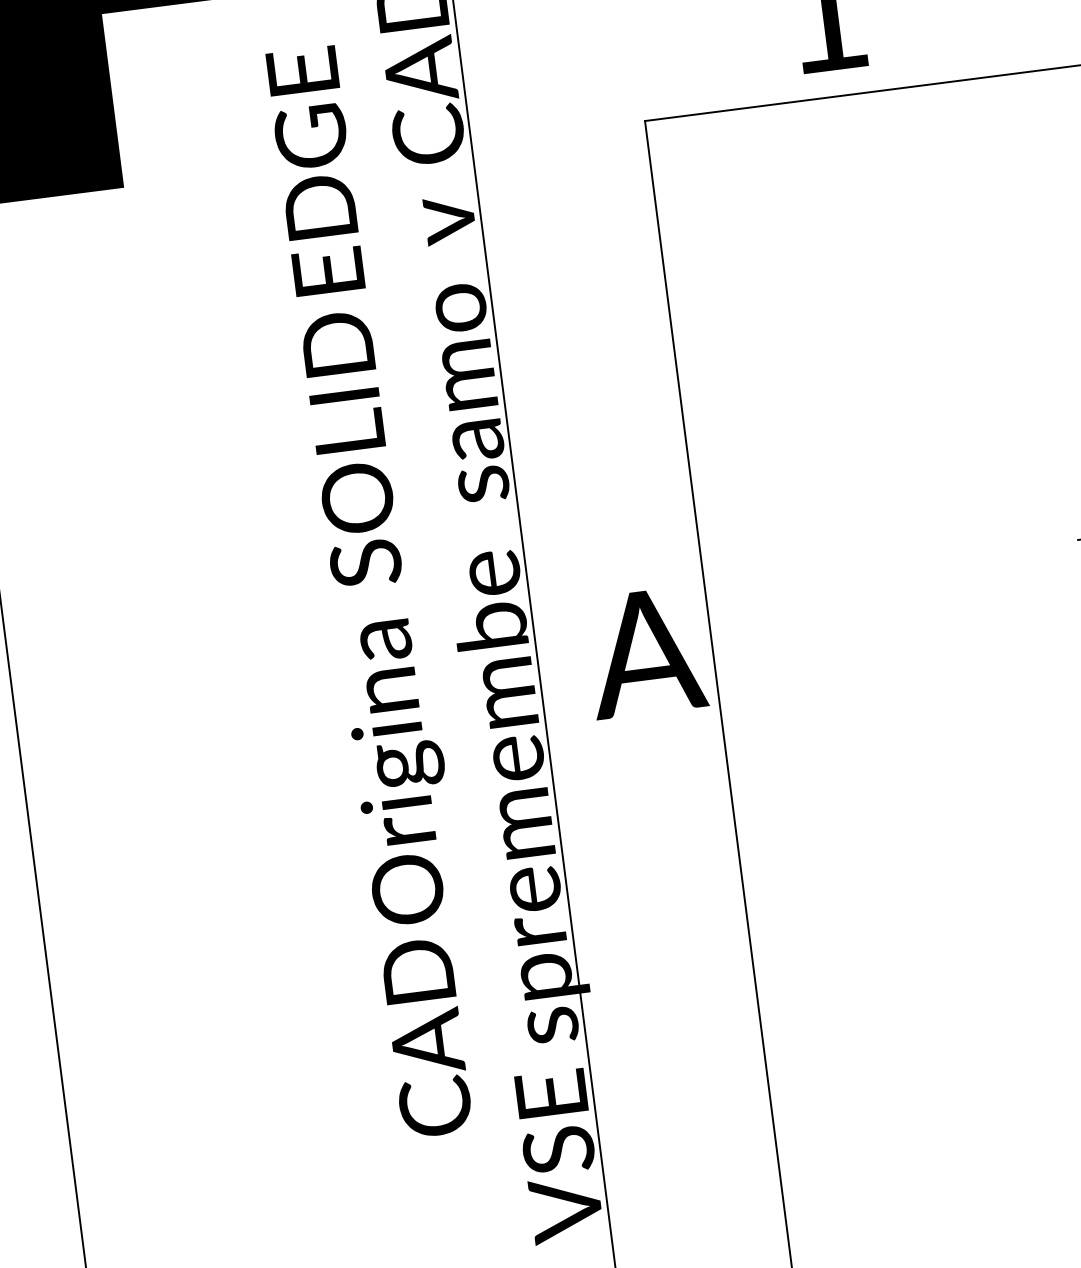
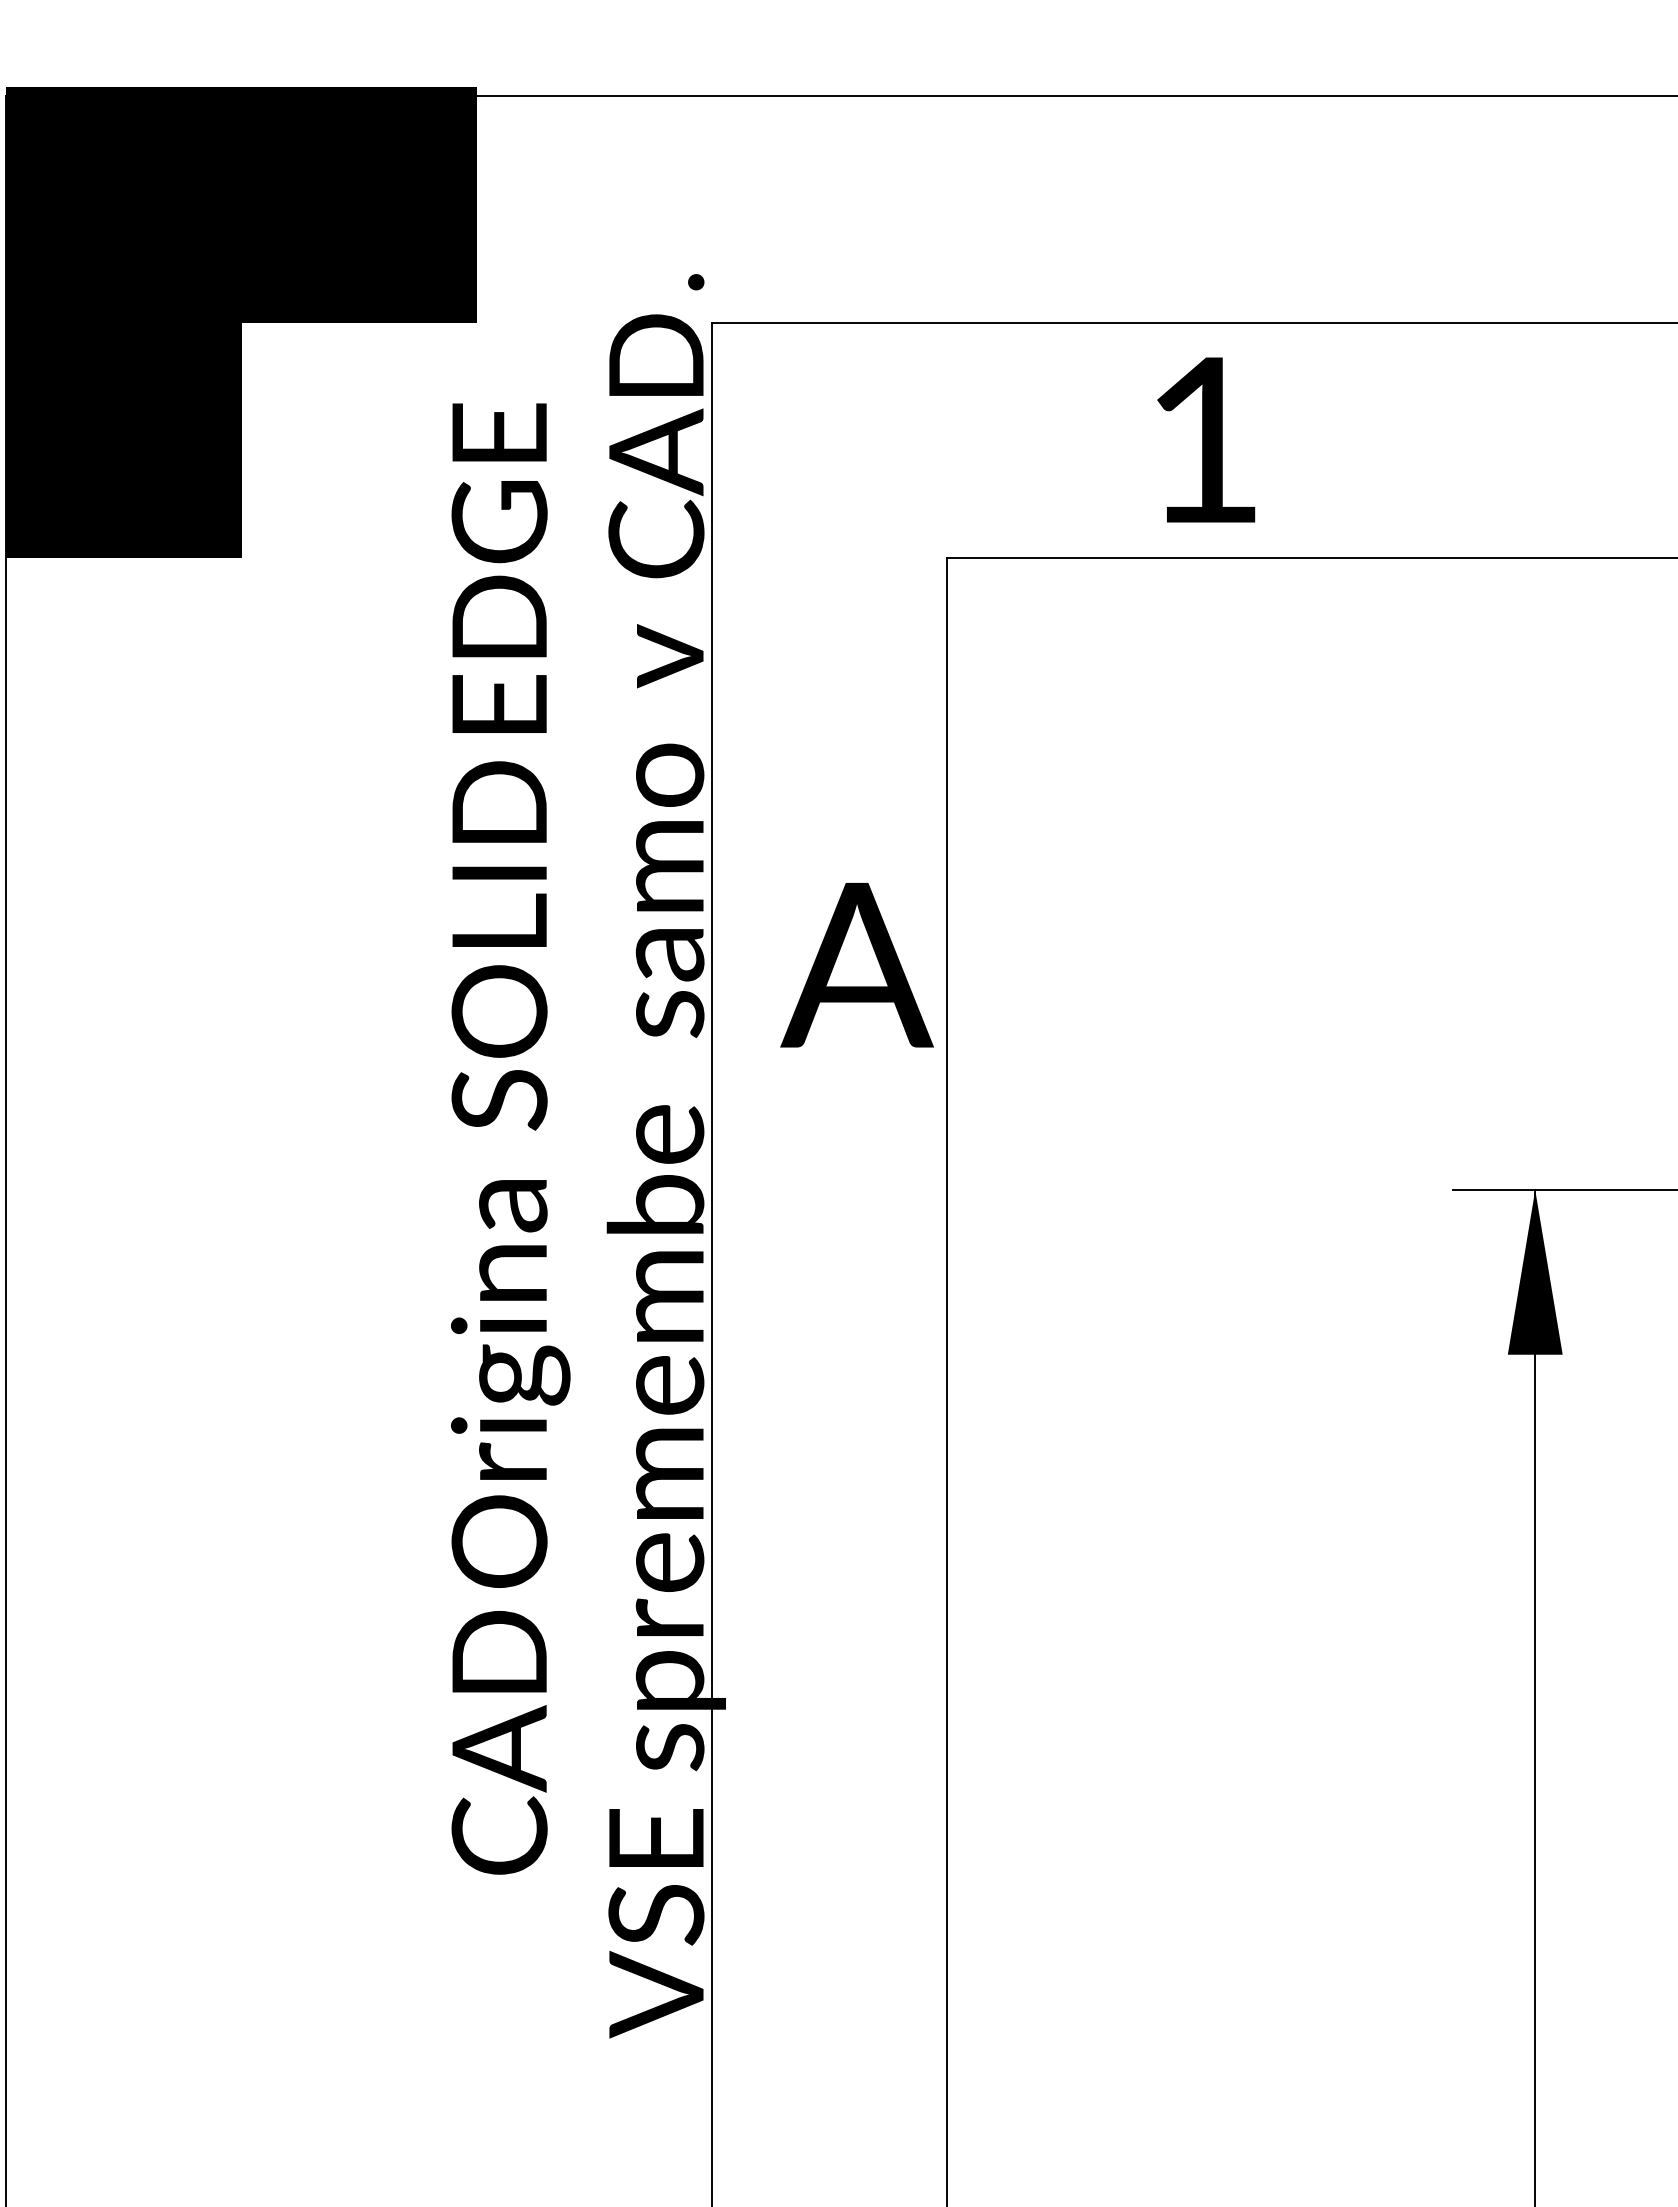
text: (645, 652) -> (856, 965), moved

